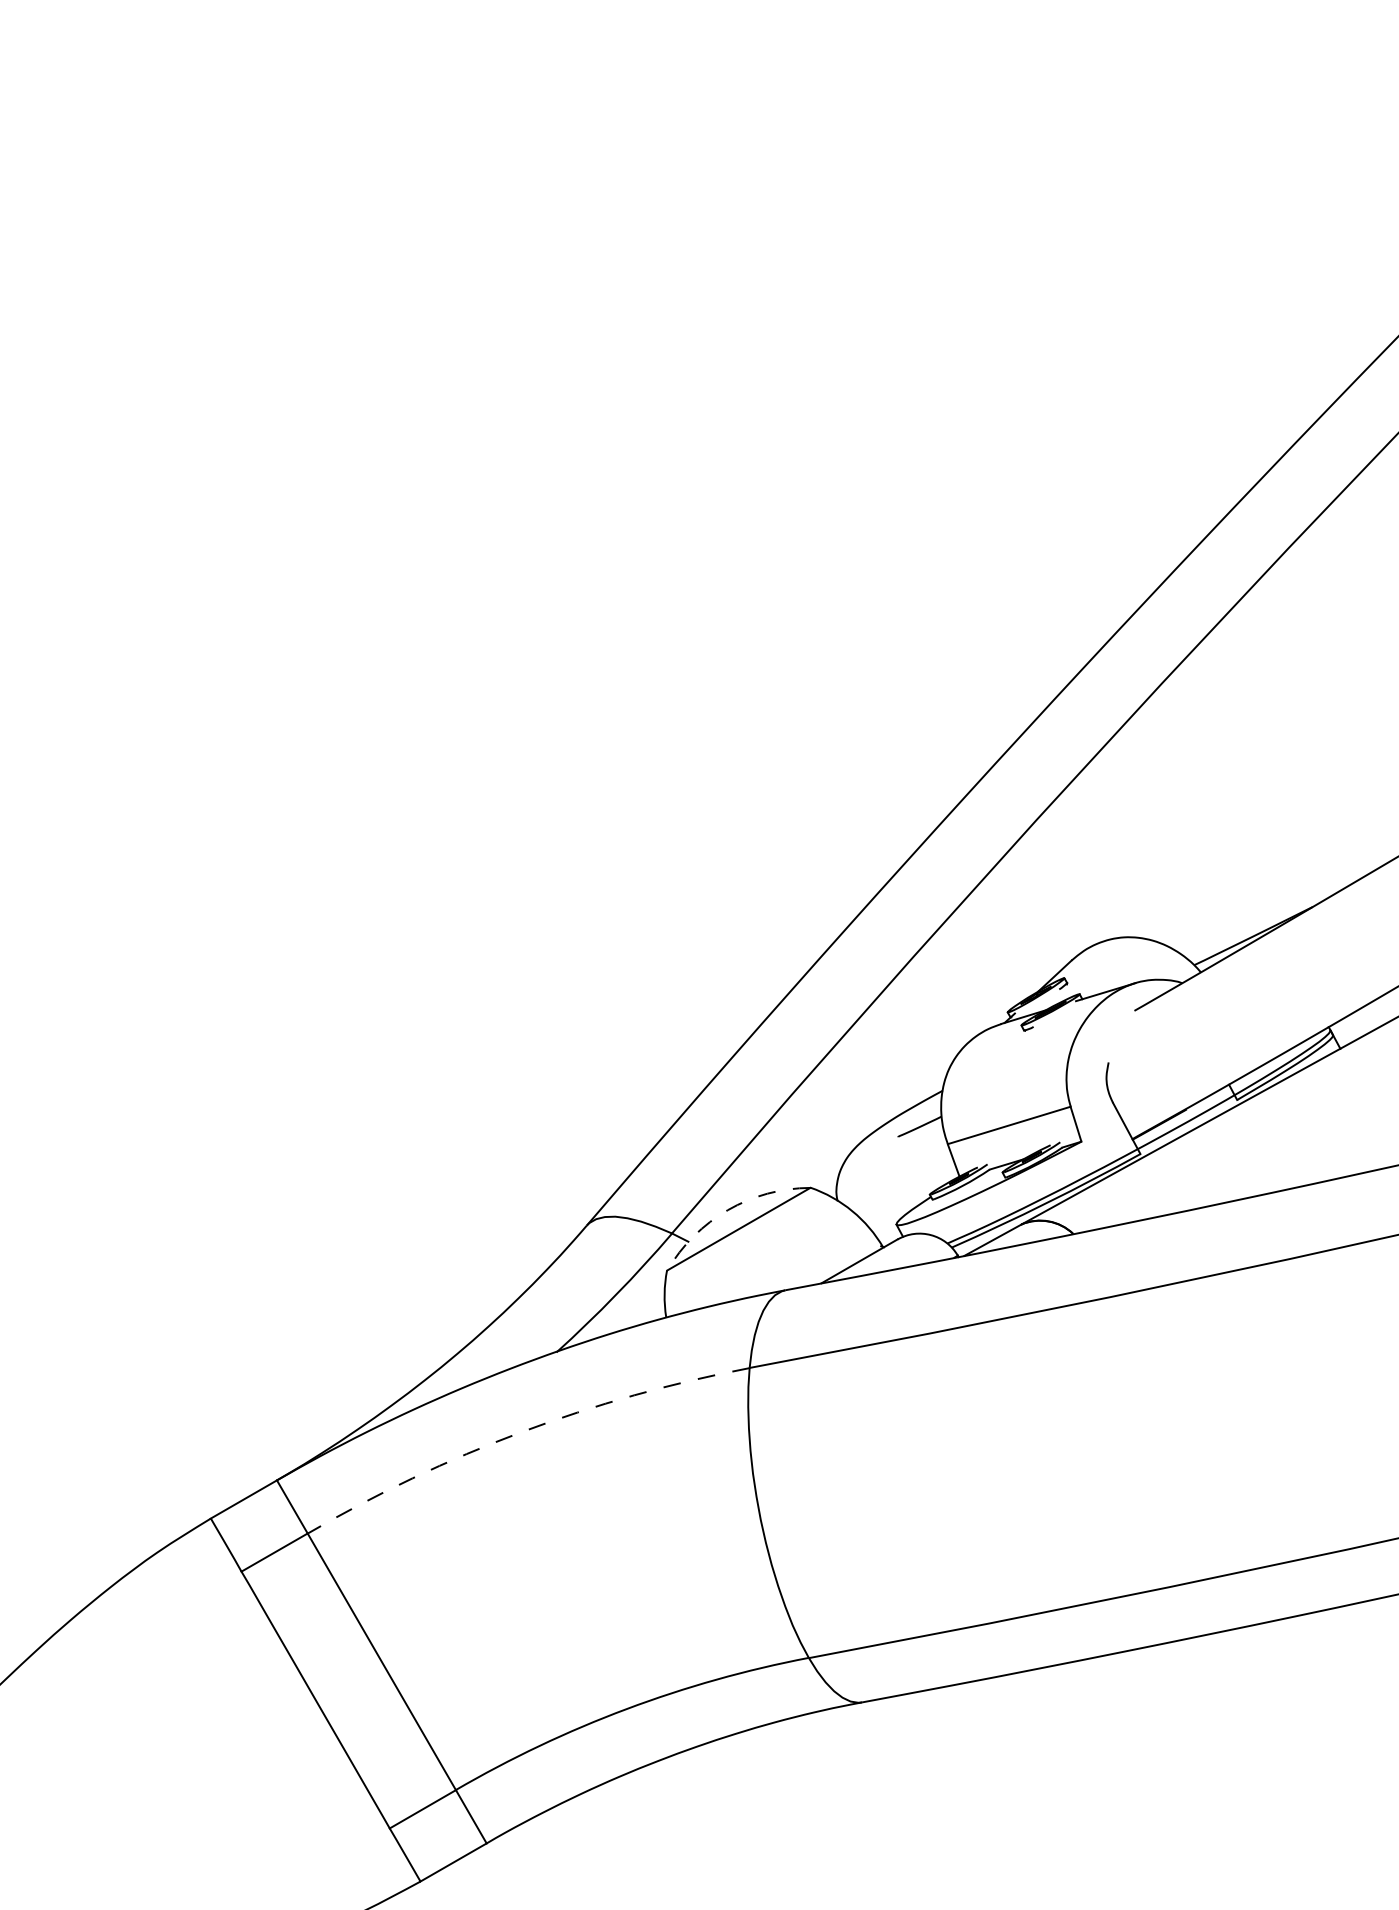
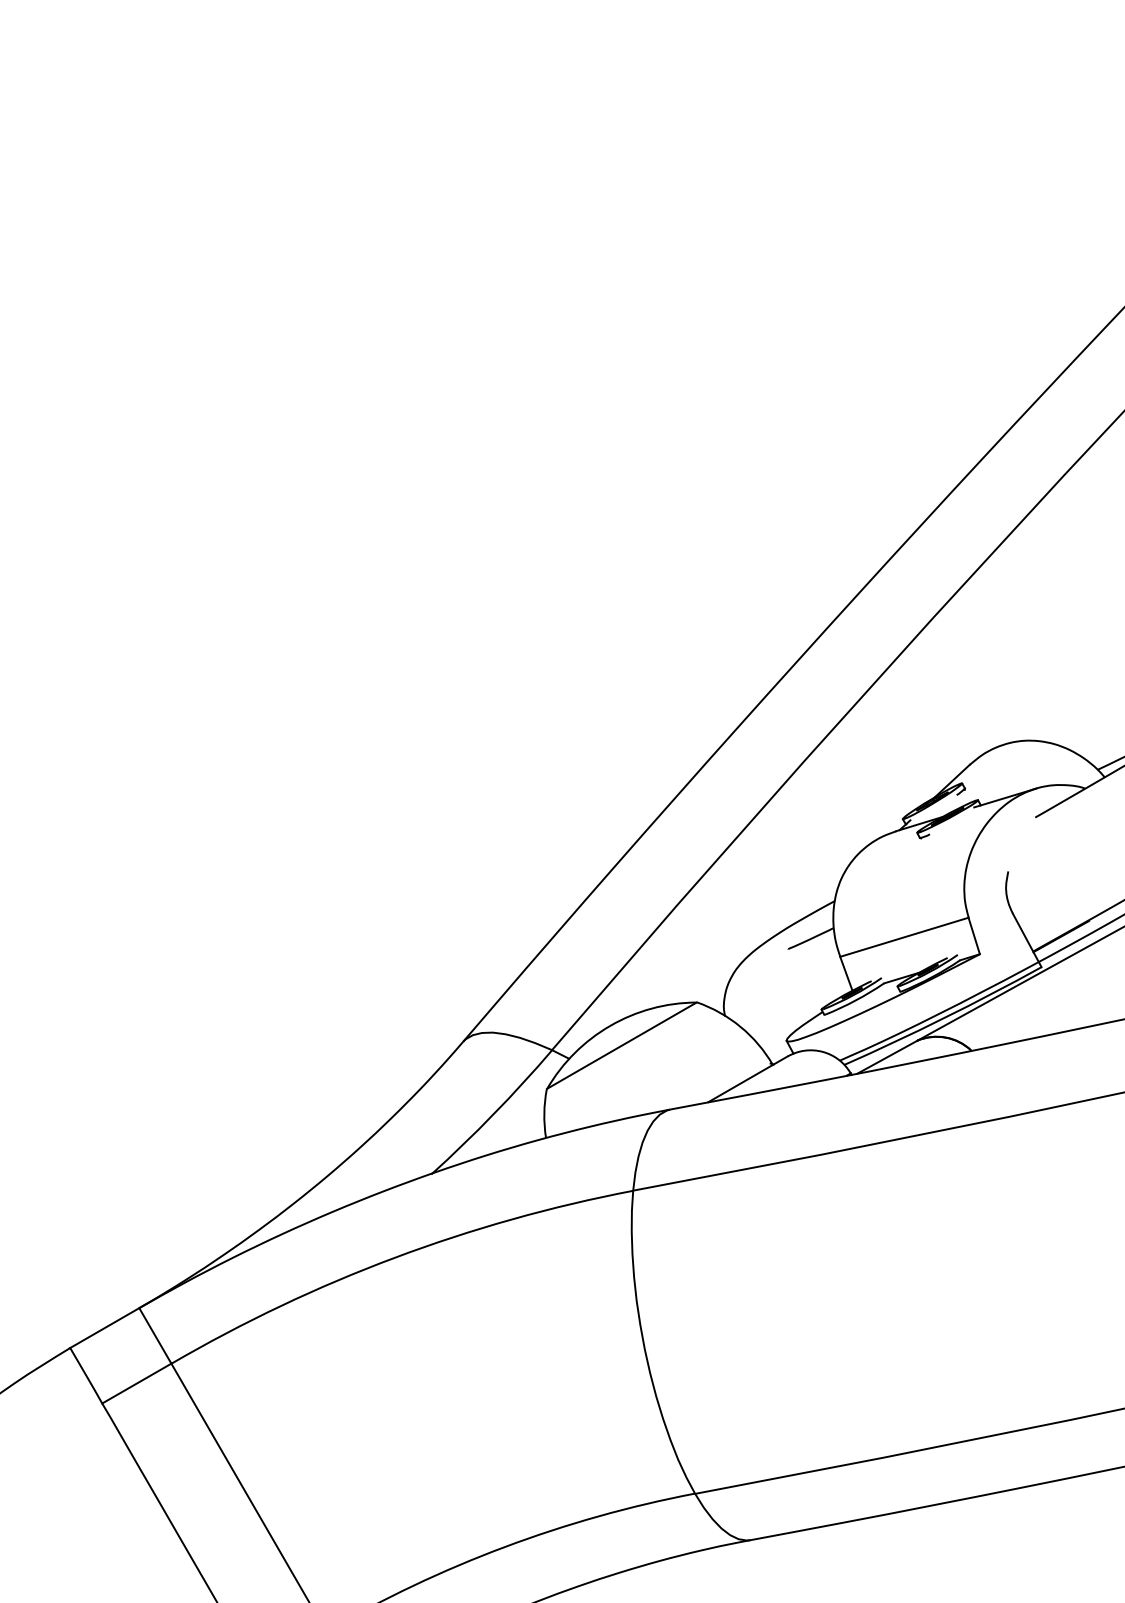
arc: (727, 1210) -> (610, 1026), dashed -> solid
arc: (521, 1432) -> (394, 1258), dashed -> solid

